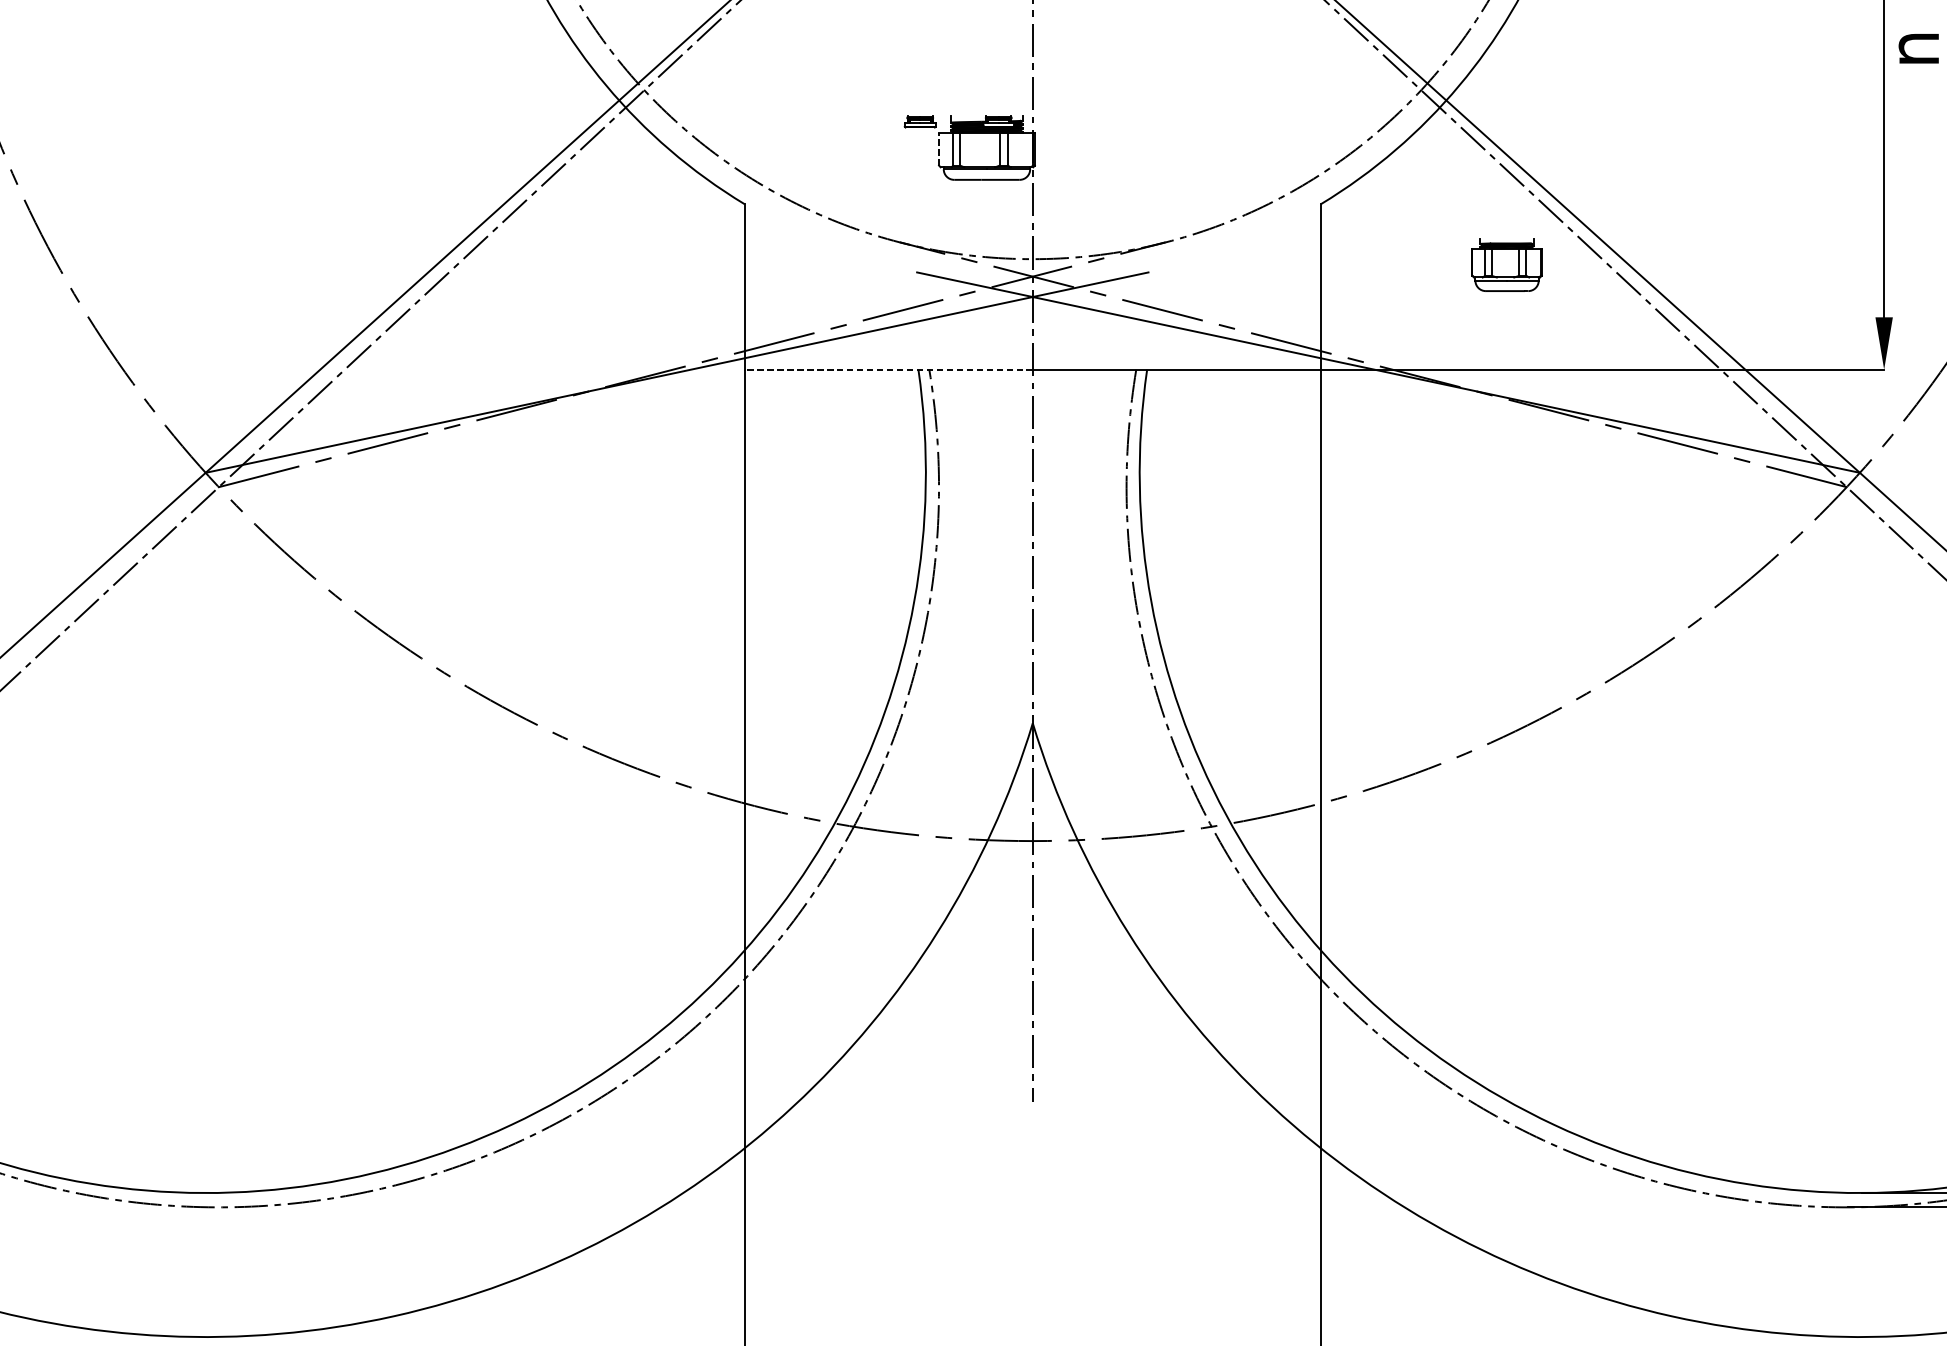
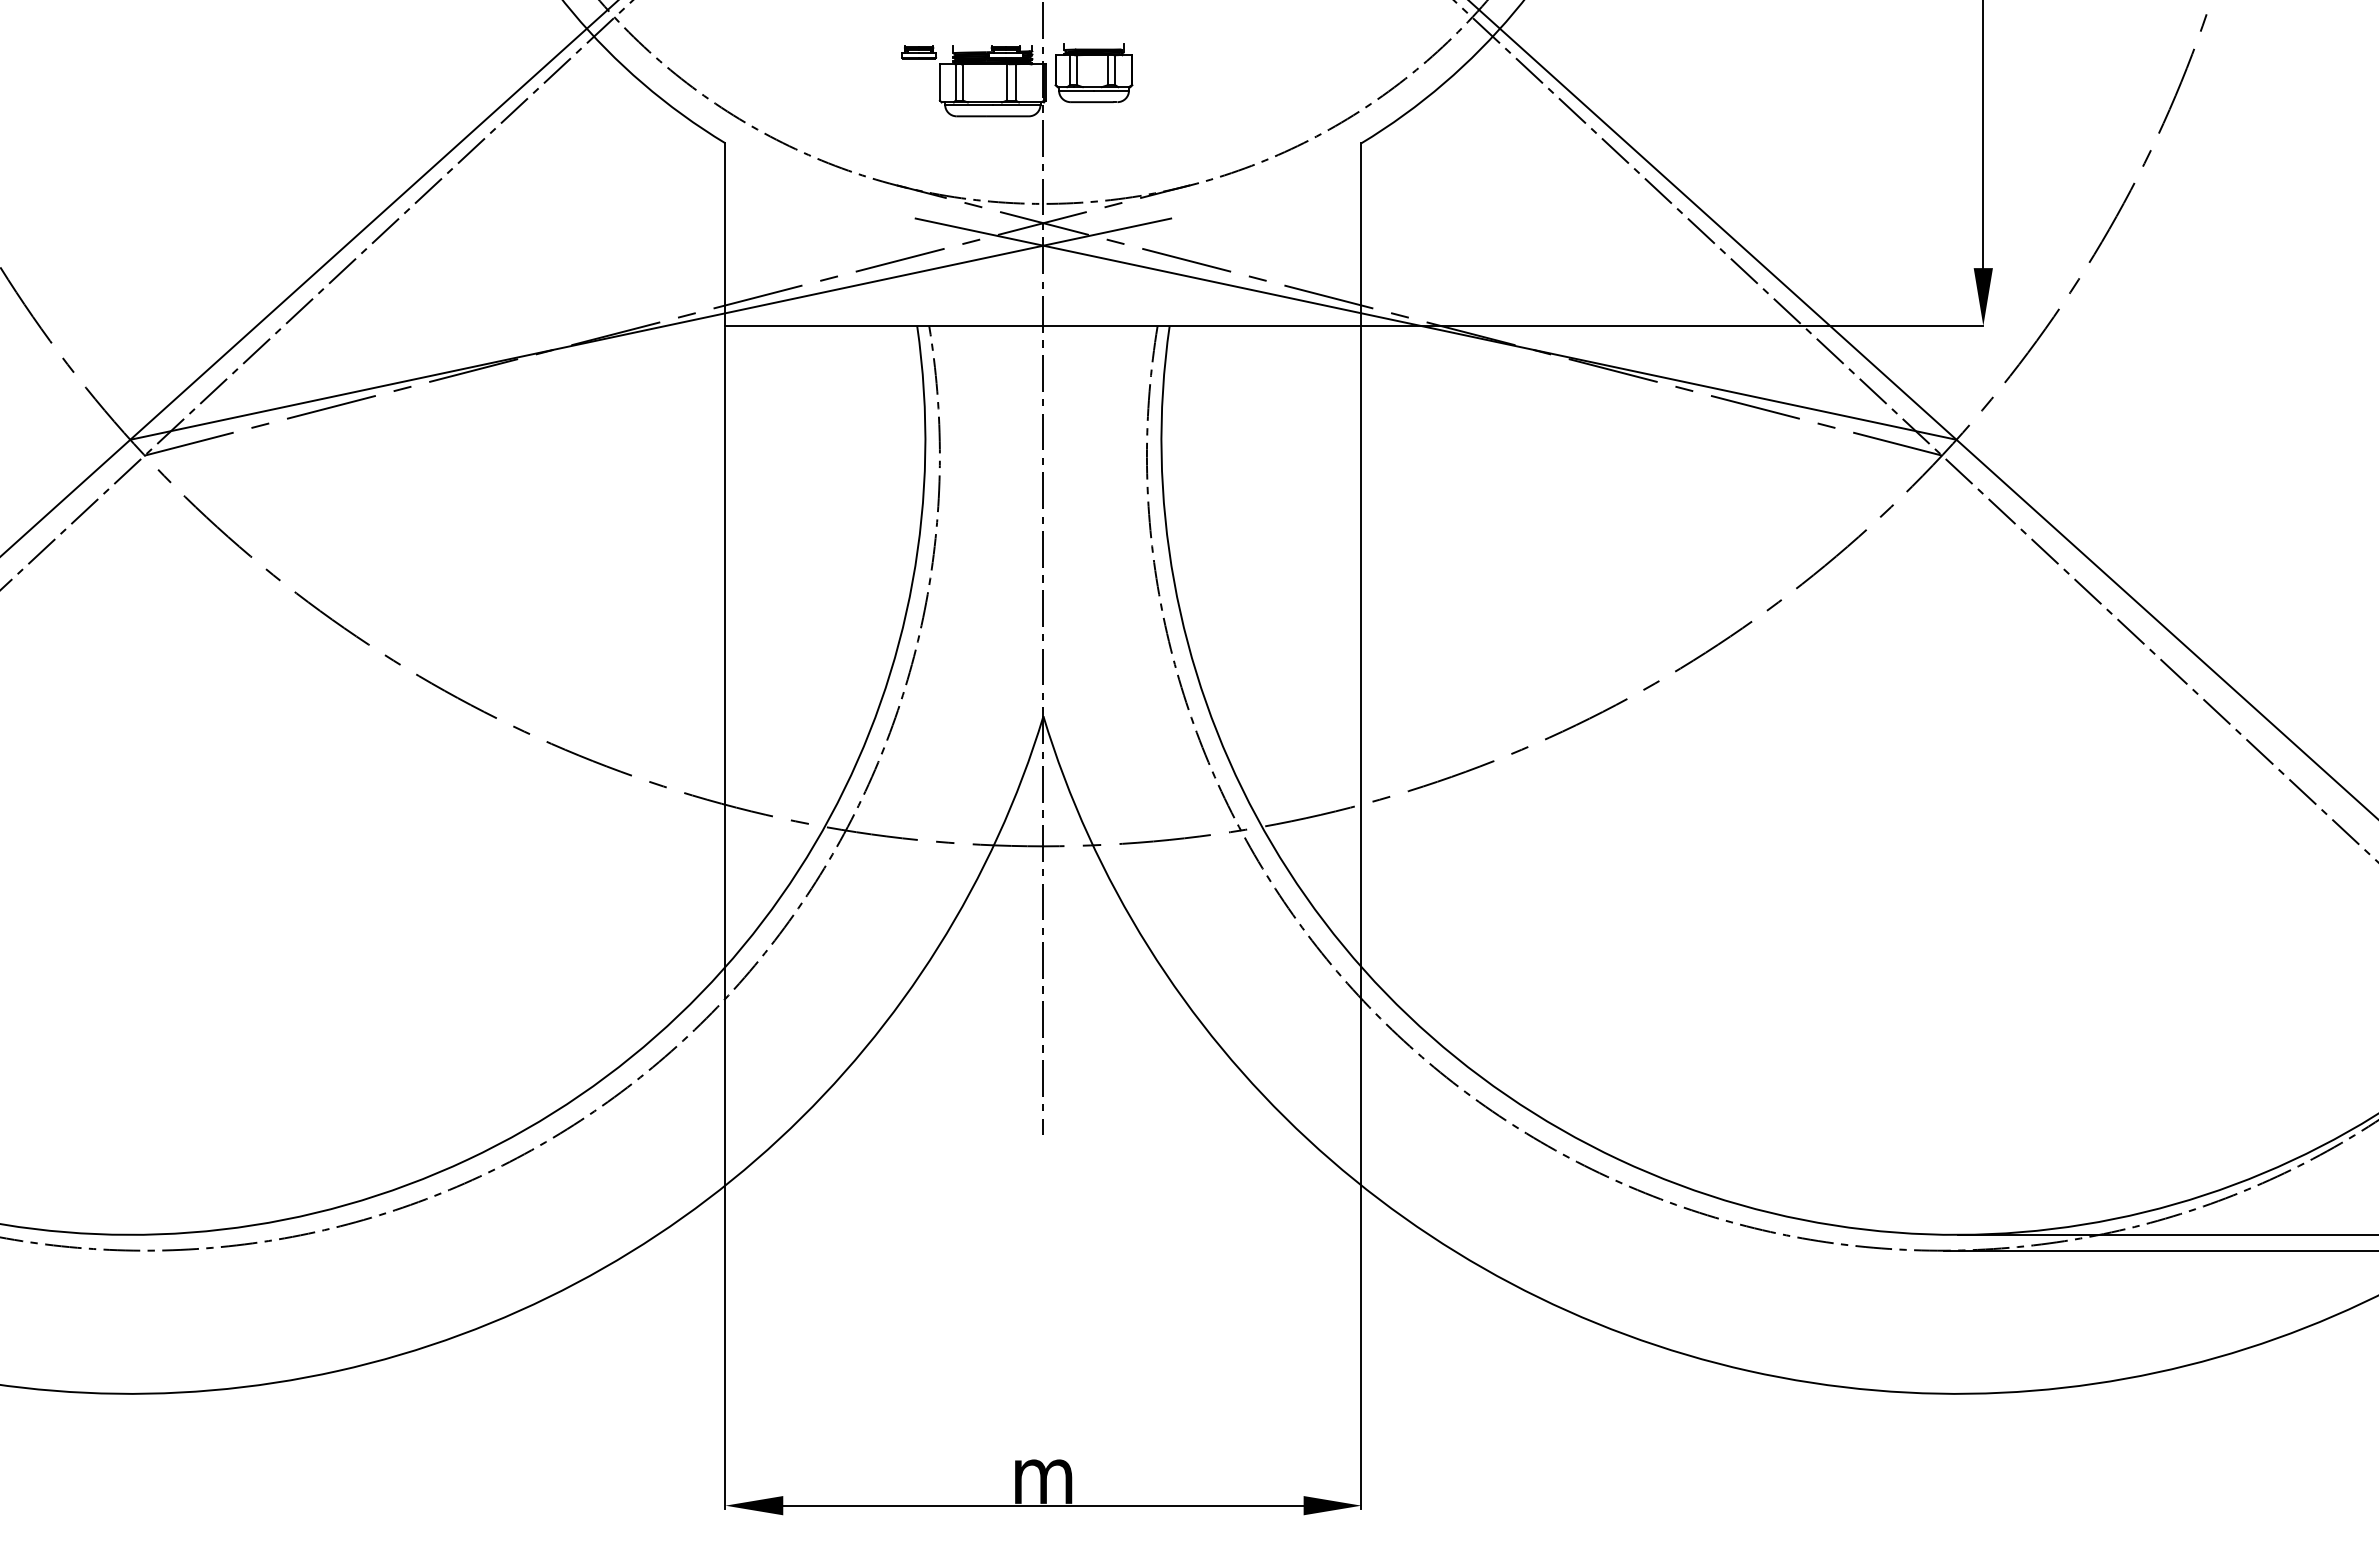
line: (938, 148) -> (939, 81), dashed -> solid
part: (1506, 265) -> (1093, 73), moved
line: (887, 369) -> (883, 325), dashed -> solid

